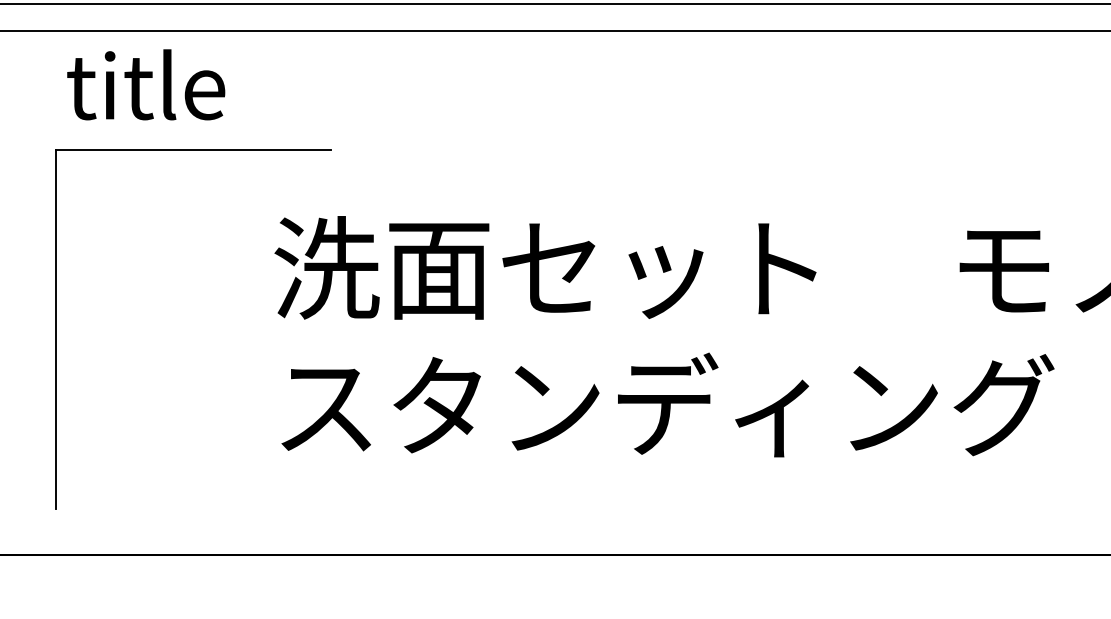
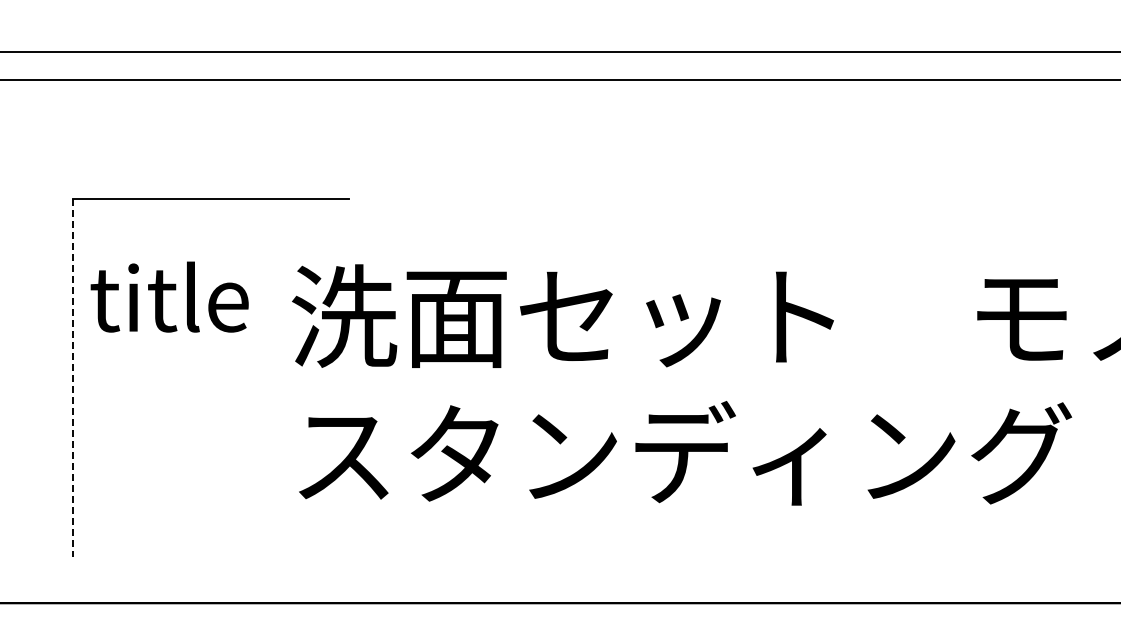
text: (145, 84) -> (169, 296), moved
line: (55, 330) -> (73, 378), solid -> dashed

